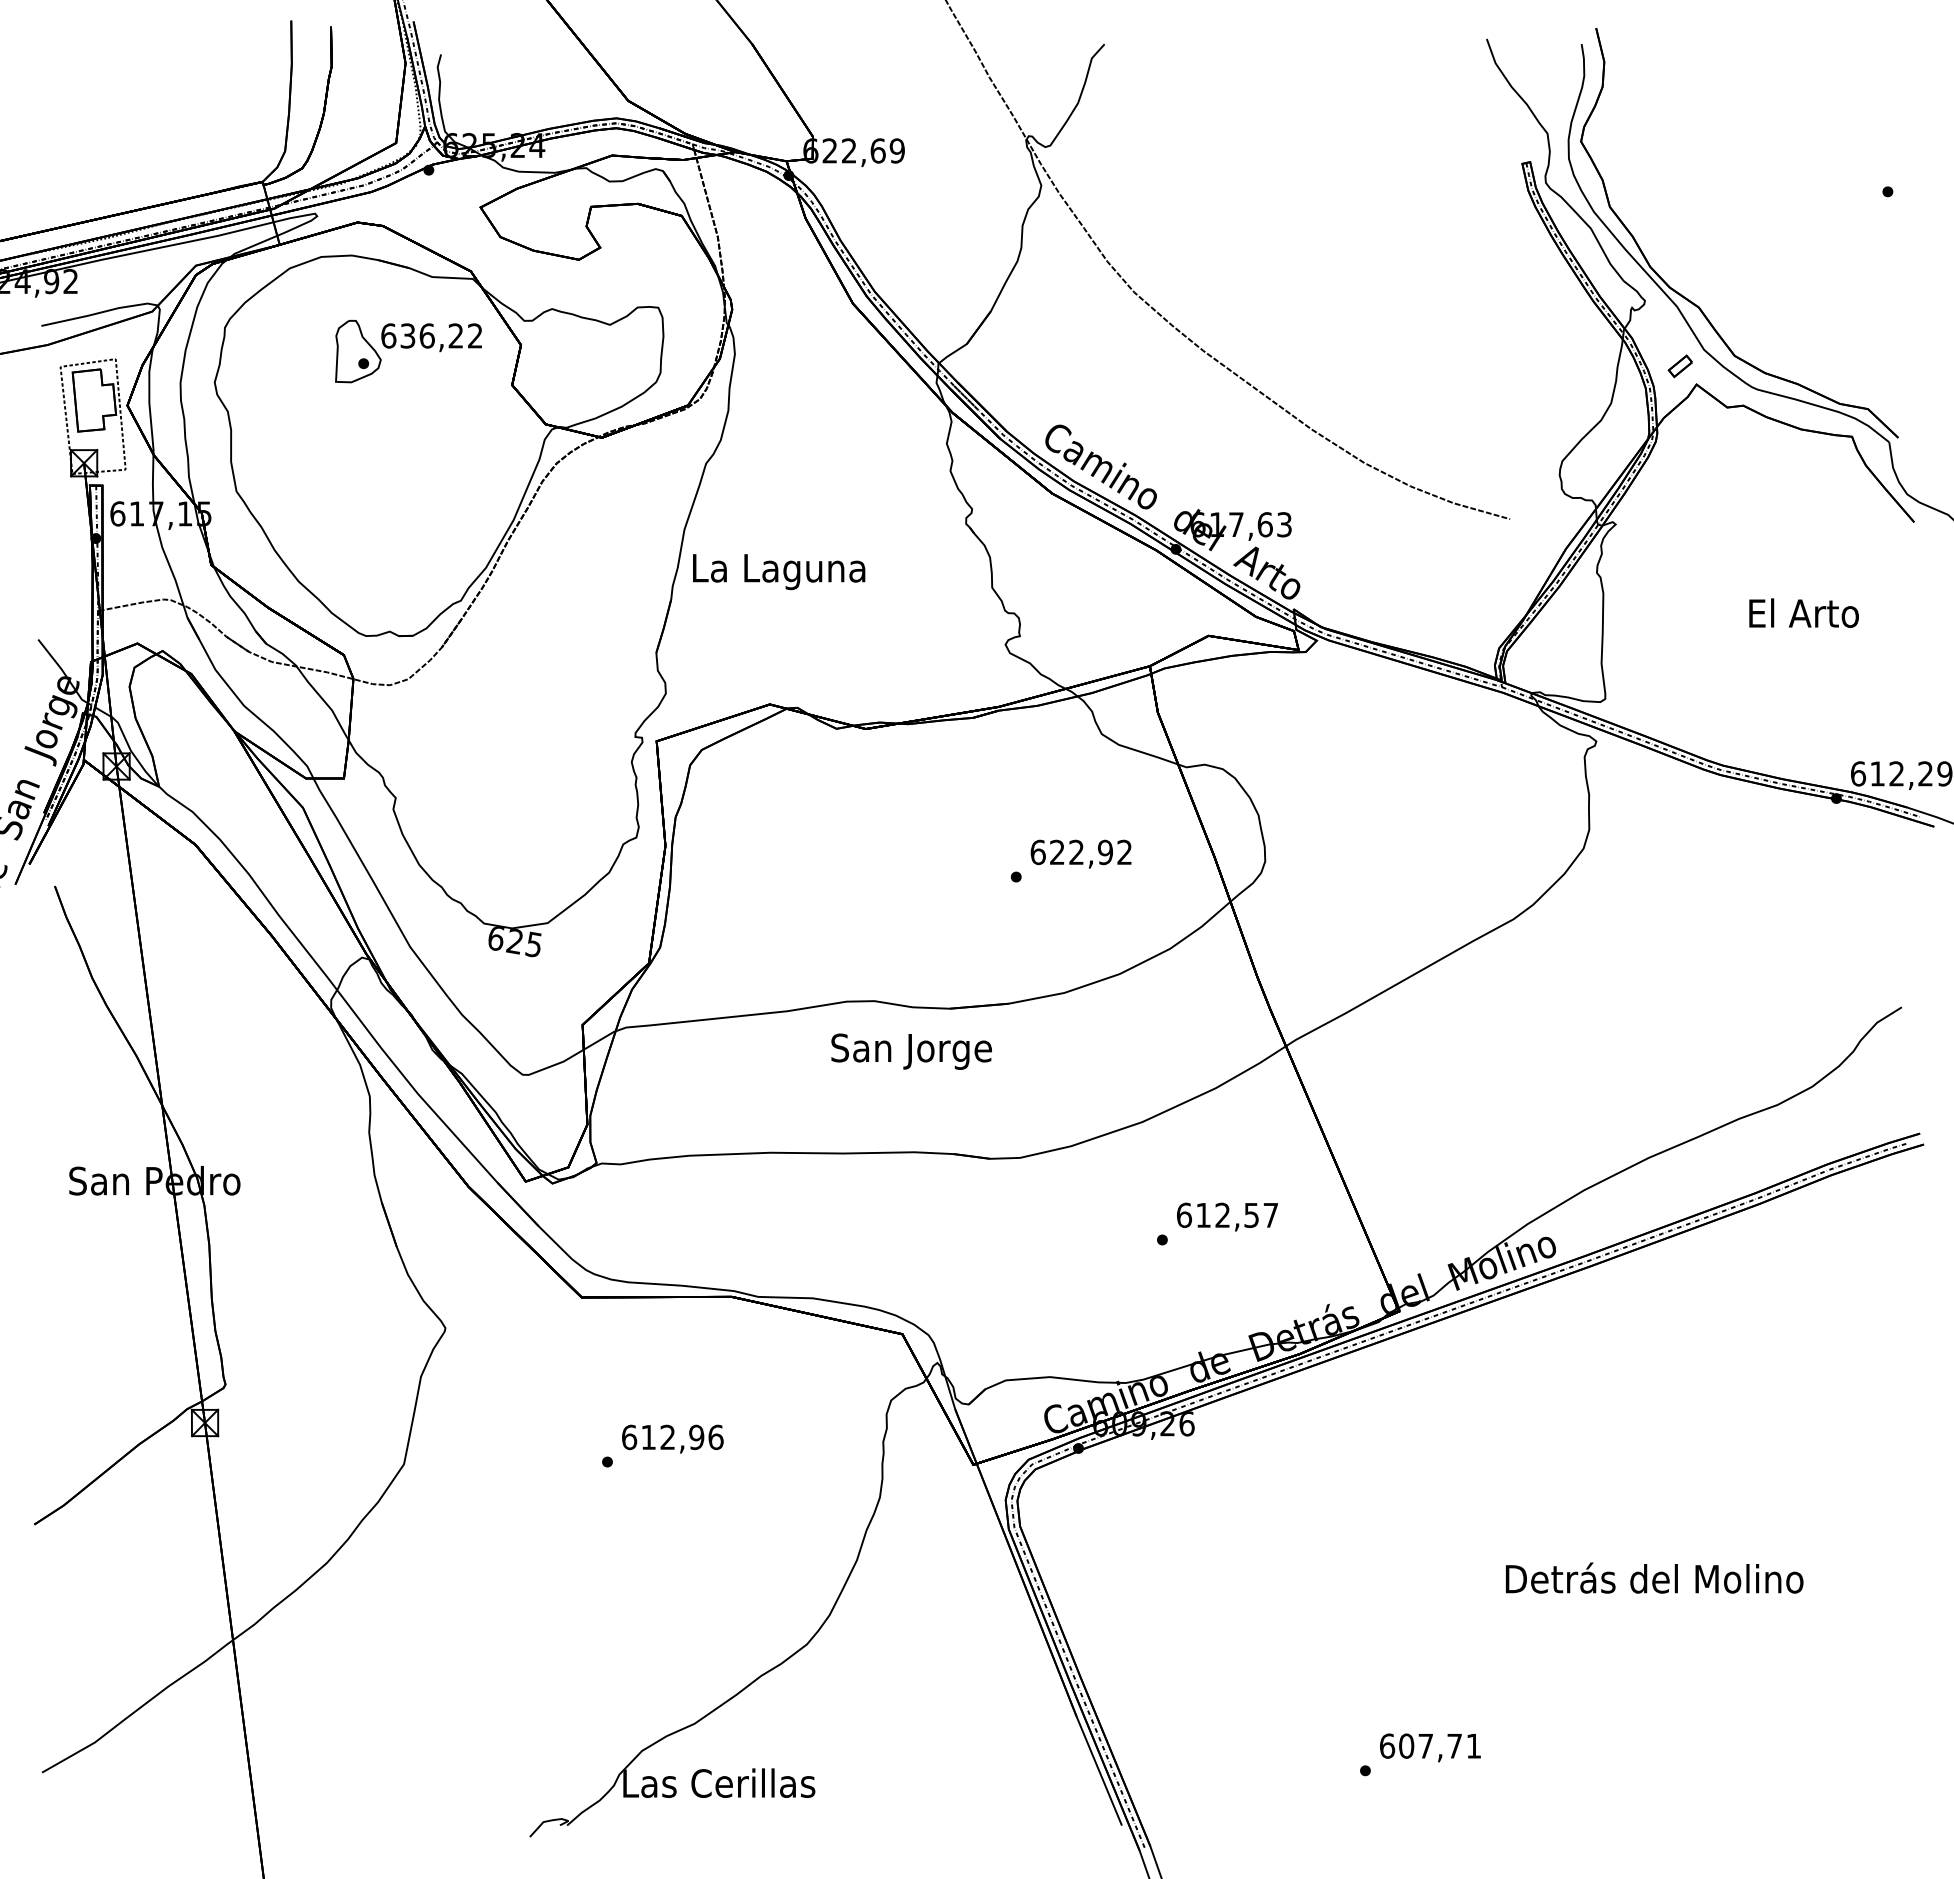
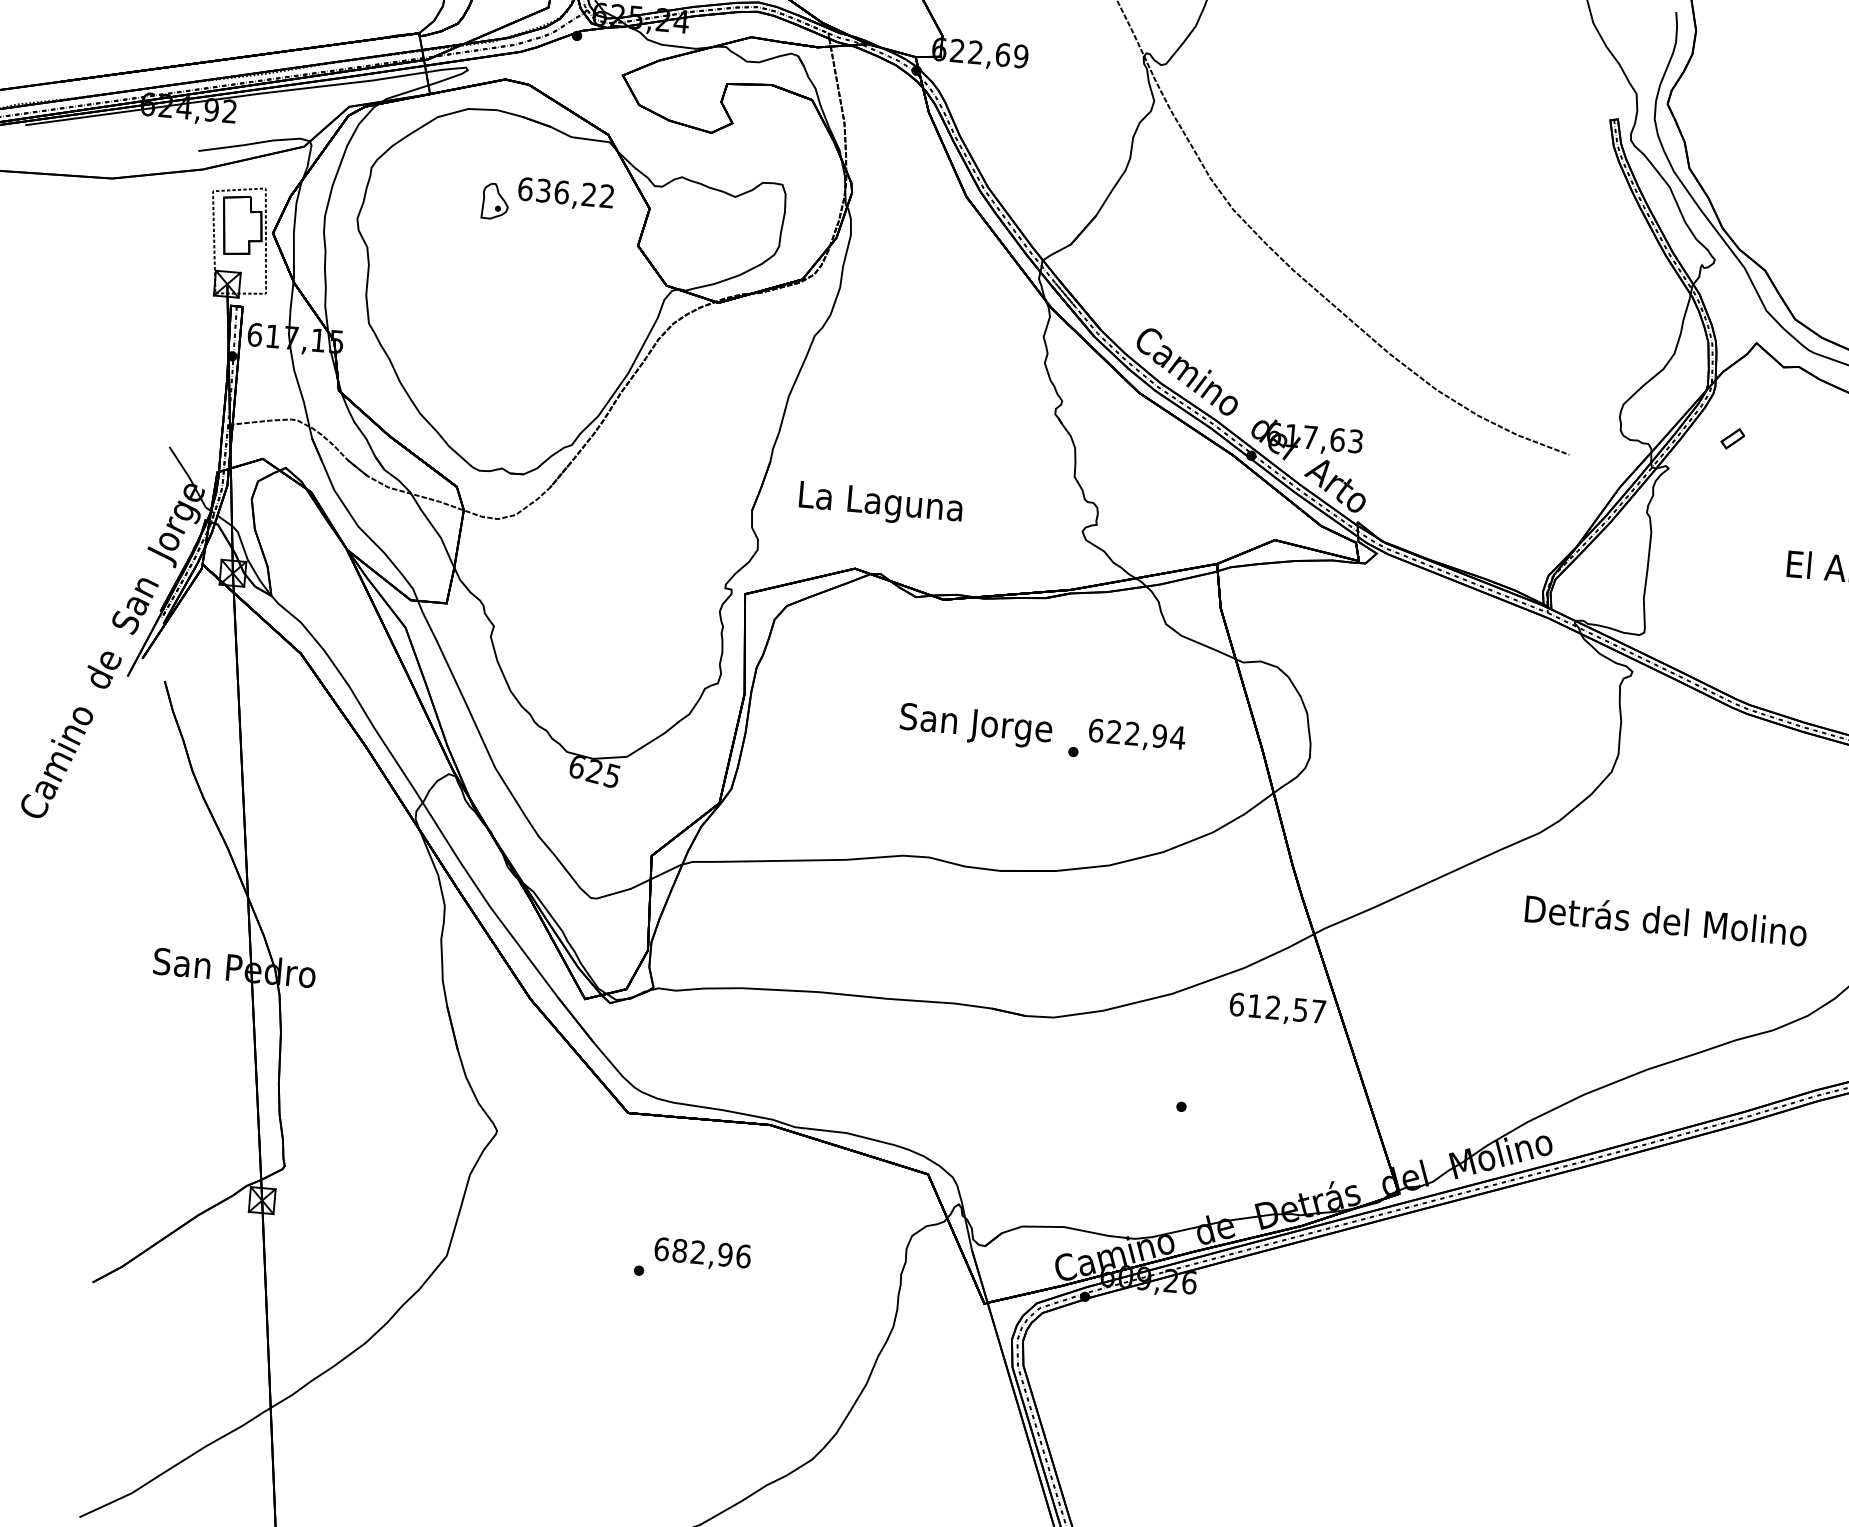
part: (358, 351) -> (495, 201), size x0.6
part: (1679, 366) -> (1731, 438), moved
text: (779, 572) -> (881, 505), moved
text: (1124, 851) -> (1177, 736), 622,92 -> 622,94
text: (911, 1051) -> (976, 725), moved
text: (1227, 1216) -> (1277, 1009), moved
text: (648, 1437) -> (679, 1250), 612,96 -> 682,96
text: (1654, 1577) -> (1666, 919), moved

